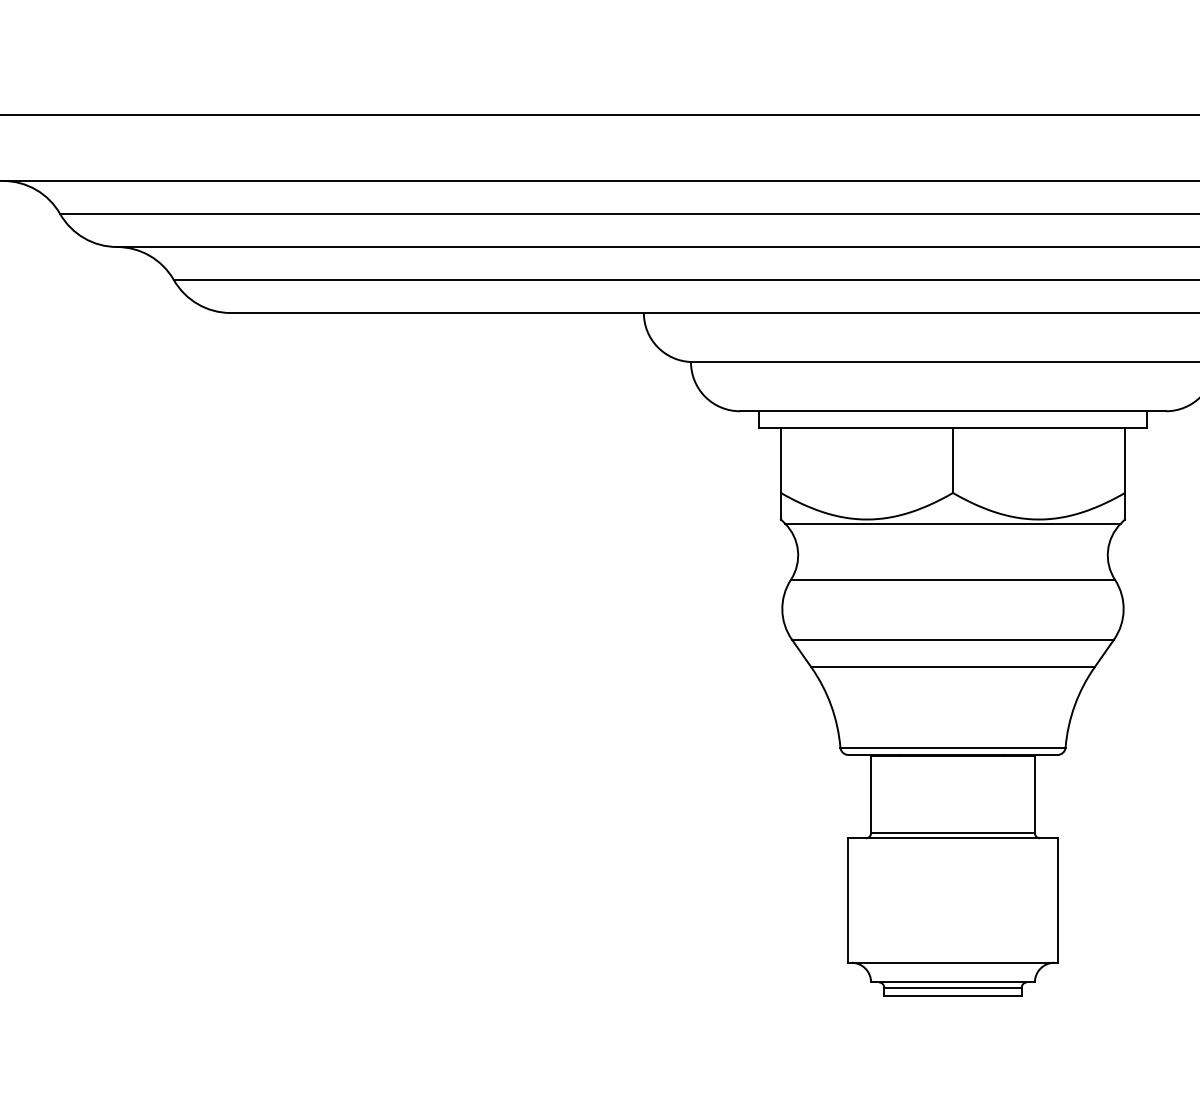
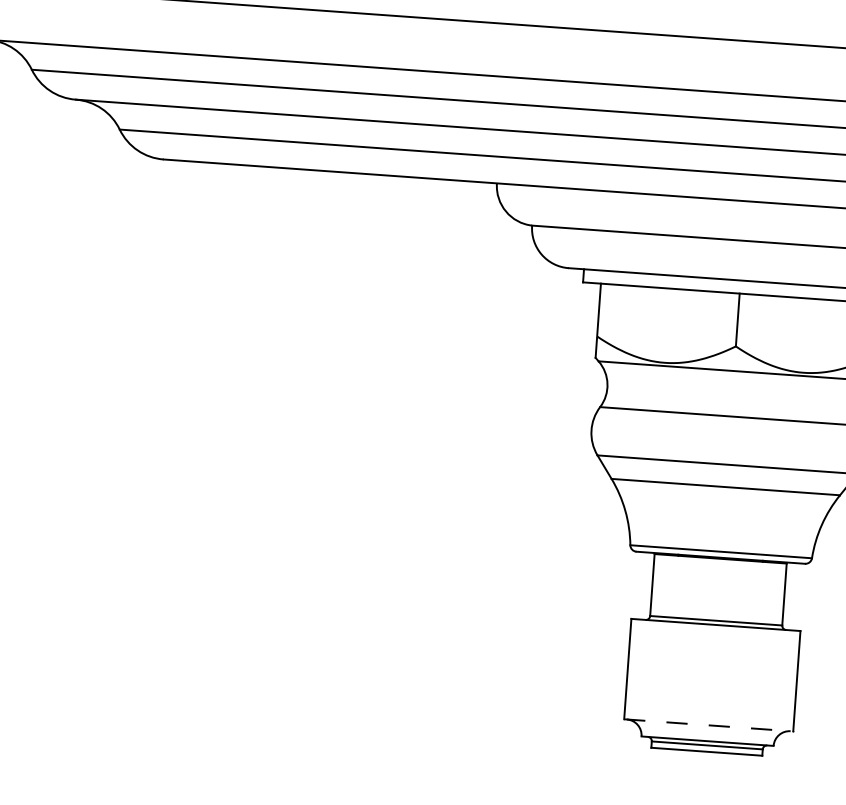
line: (952, 962) -> (708, 725), solid -> dashed

